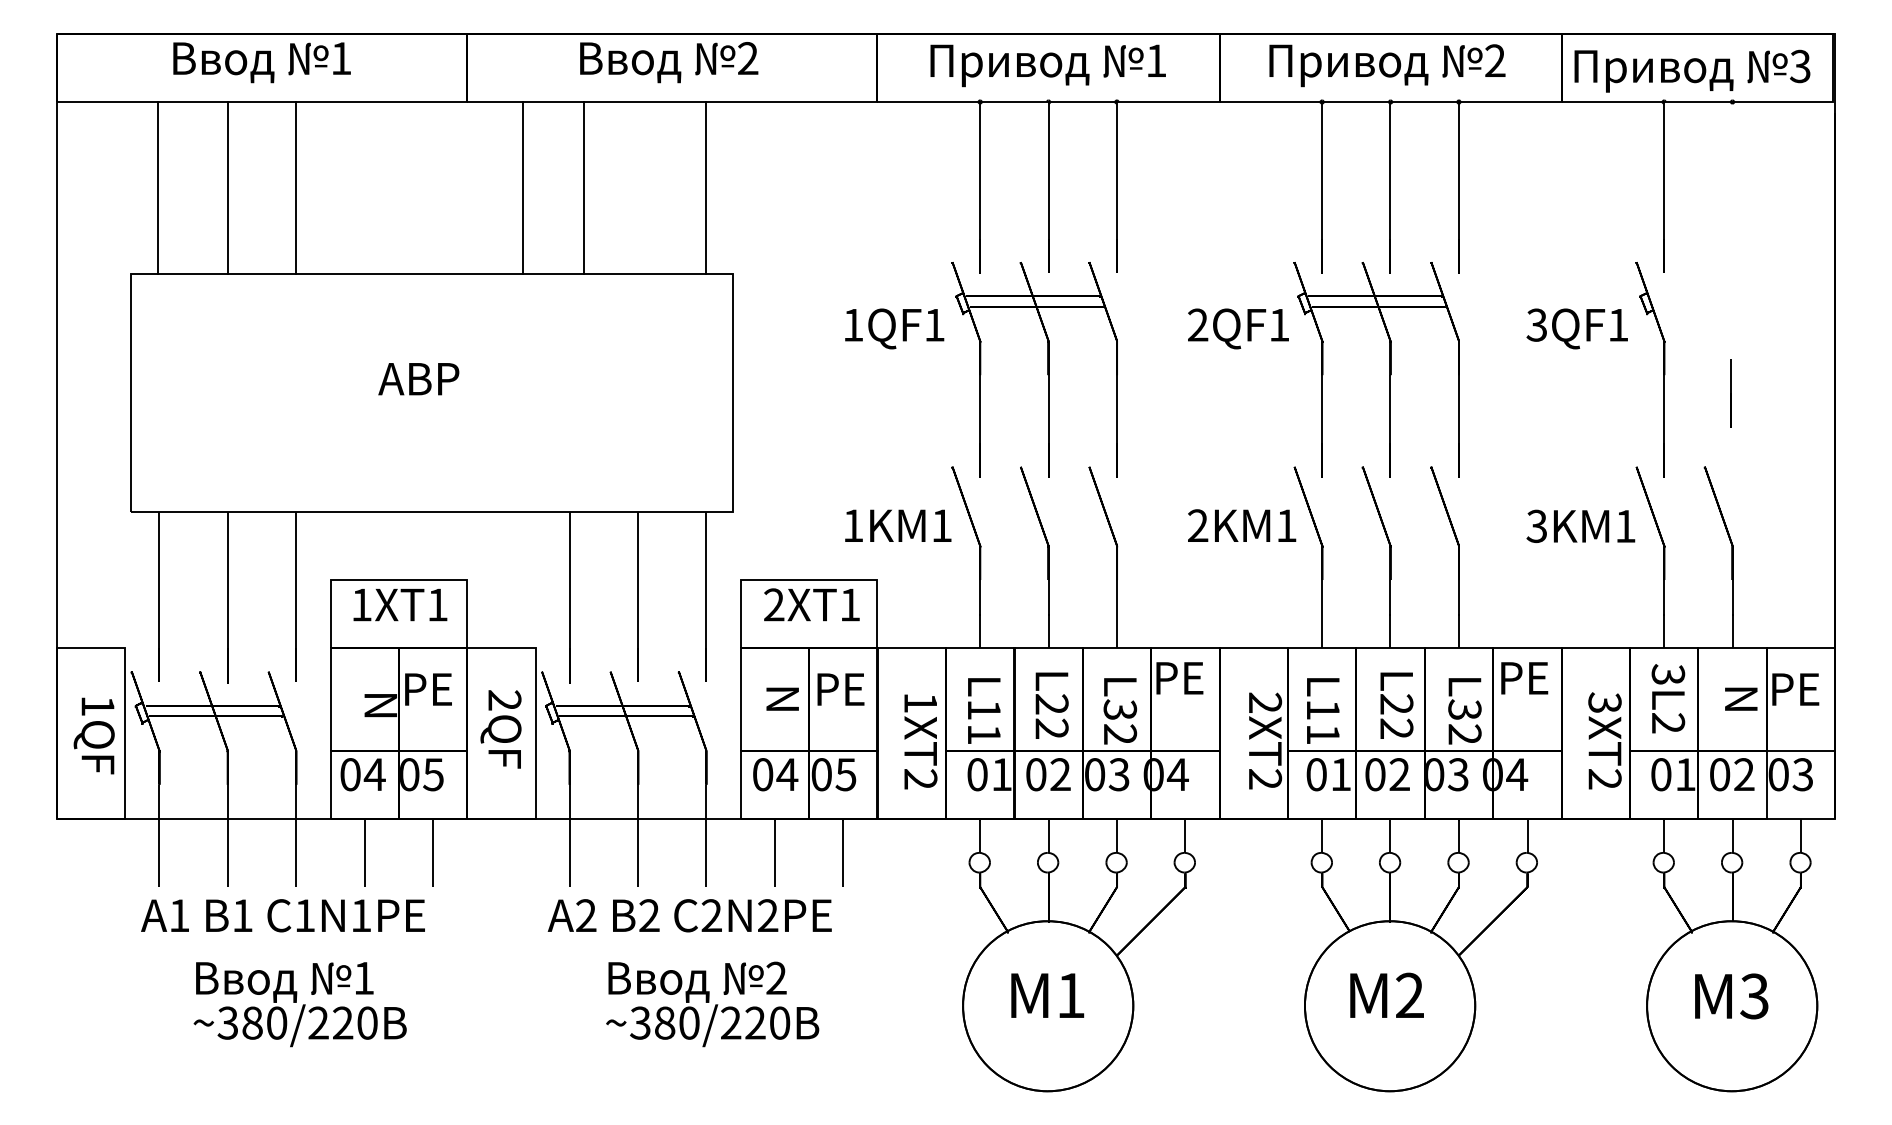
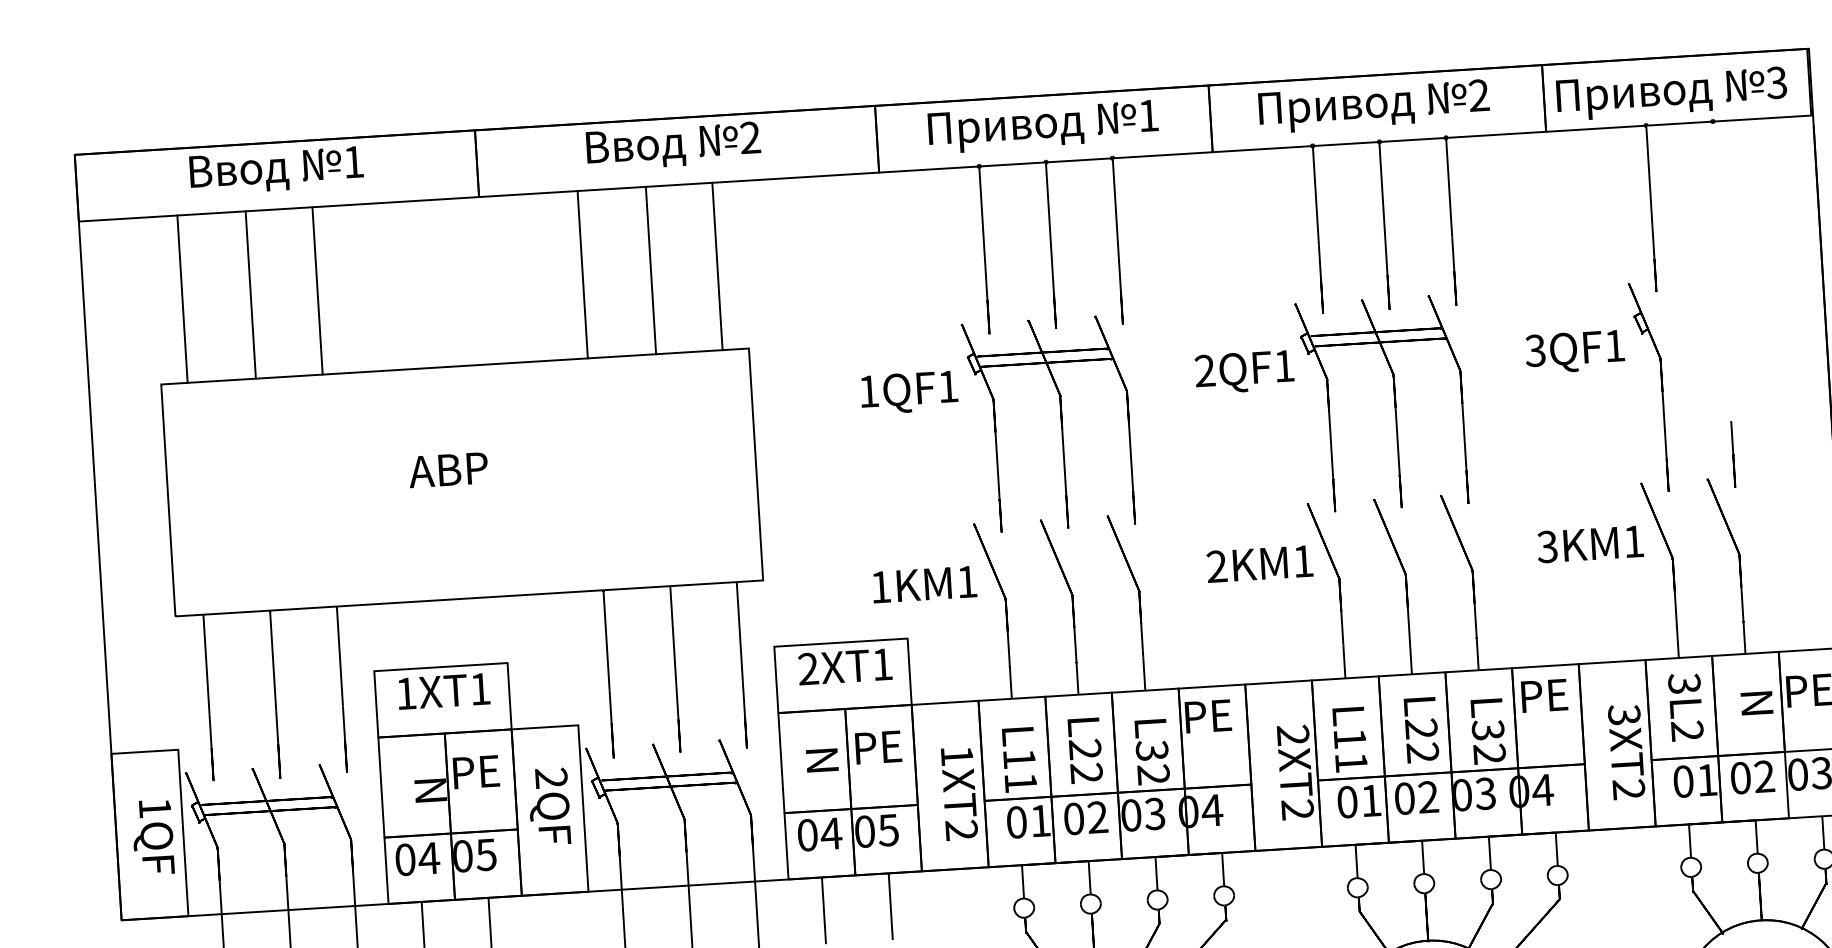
line: (523, 187) -> (582, 274), moved
line: (584, 187) -> (651, 270), moved
line: (1730, 393) -> (1733, 454), moved

